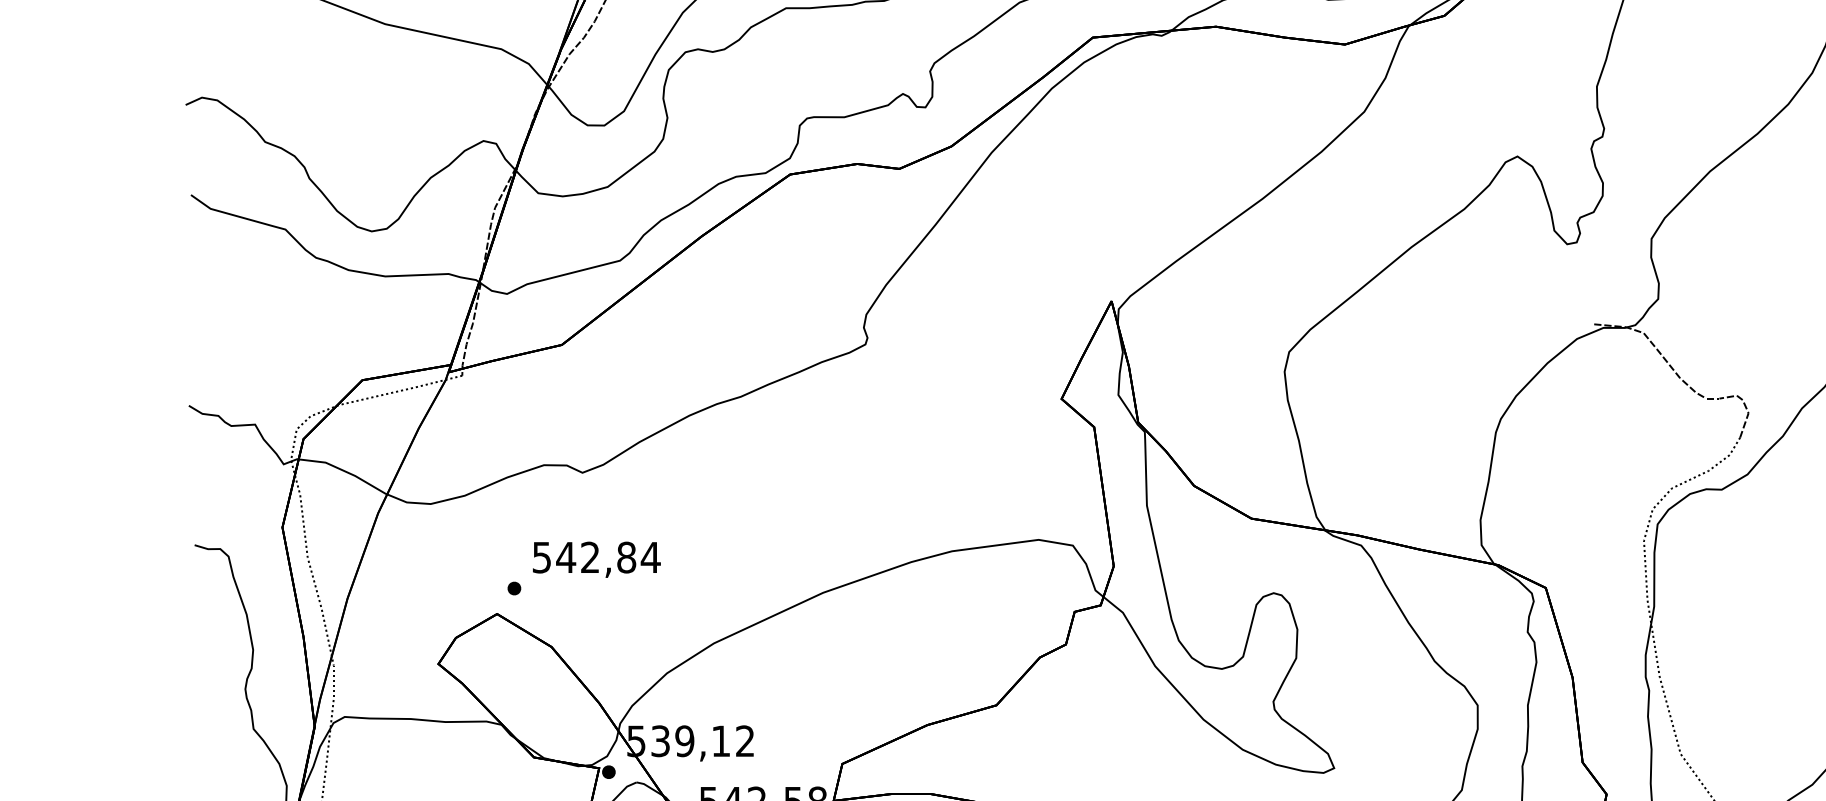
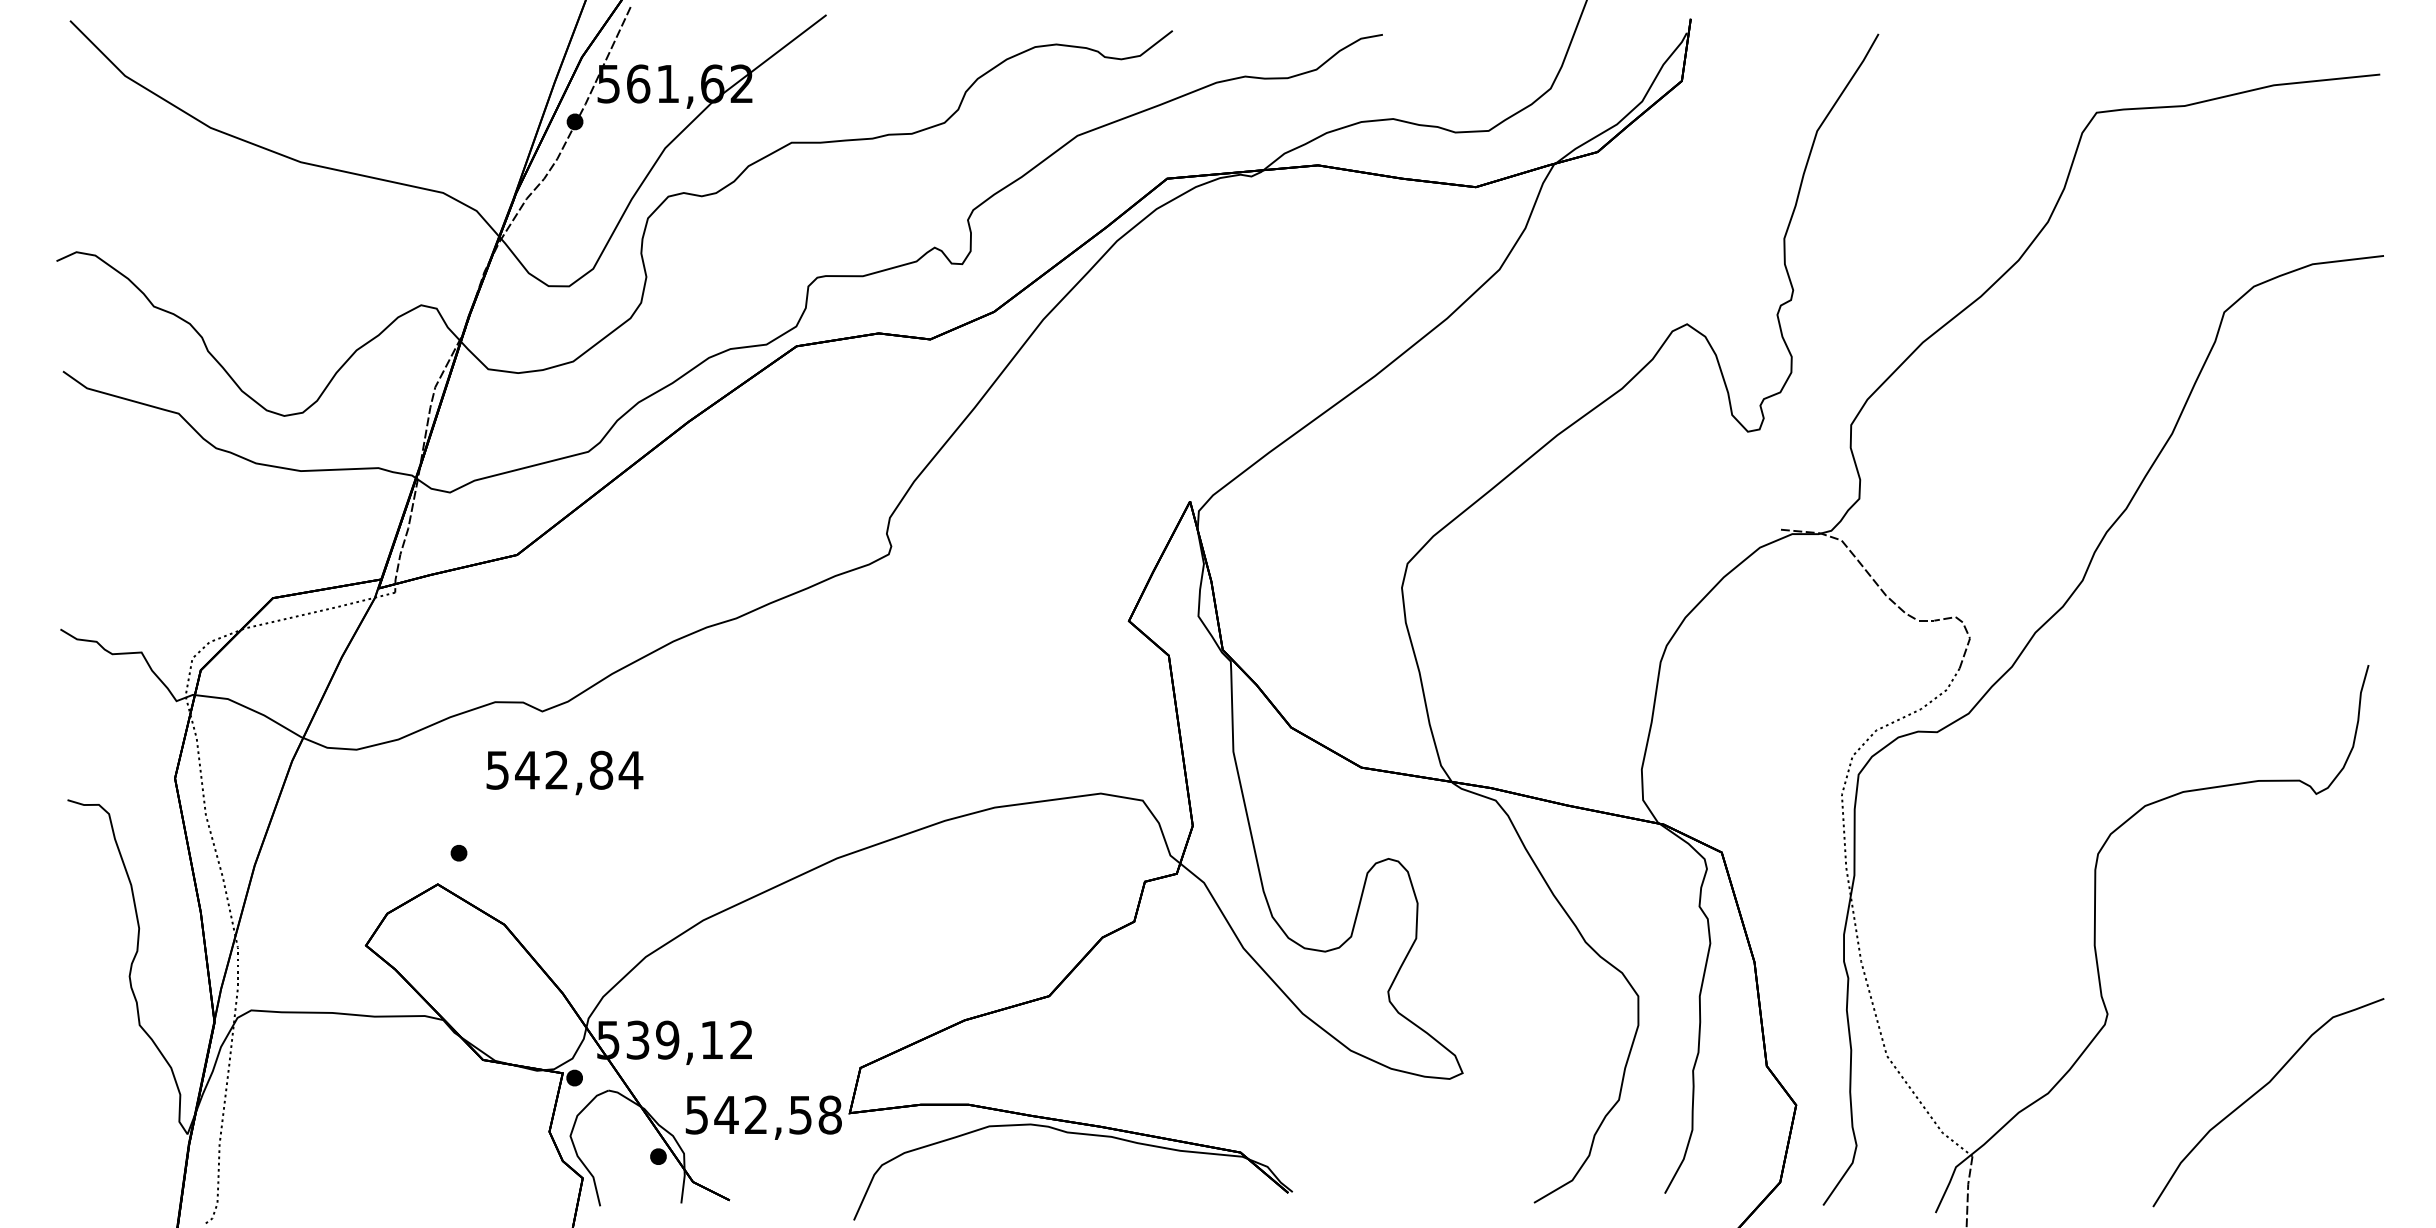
text: (596, 559) -> (564, 772), moved

